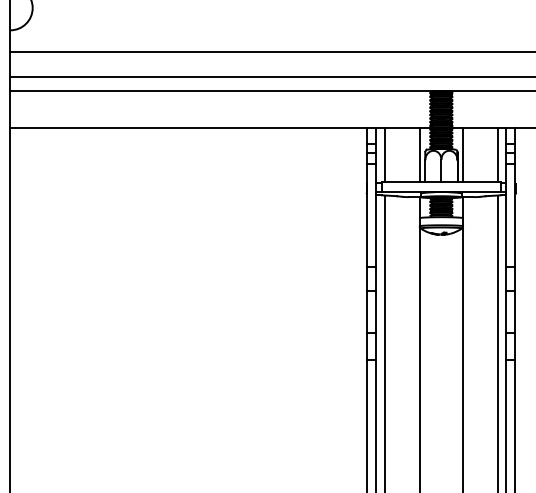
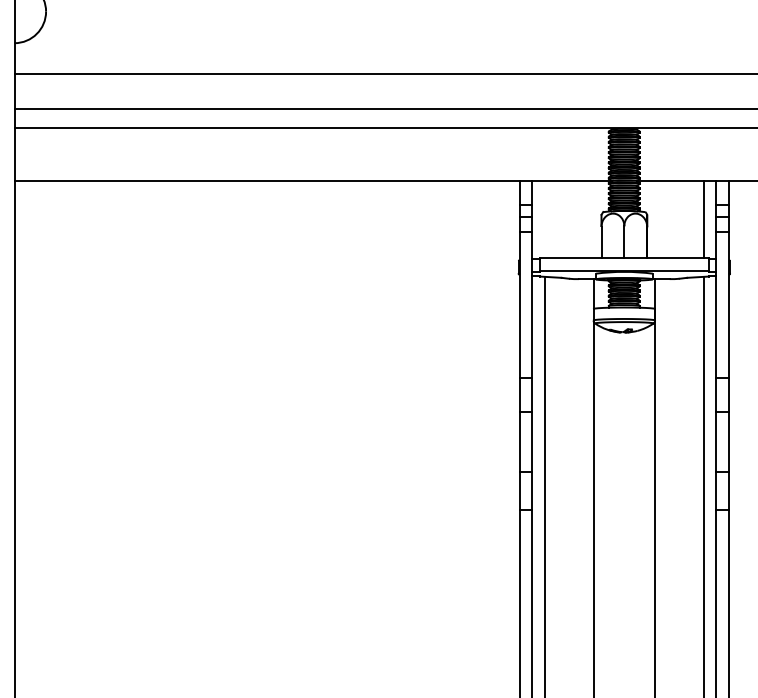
line: (384, 154) -> (544, 219), removed
line: (419, 154) -> (593, 219), removed
line: (463, 154) -> (655, 219), removed

